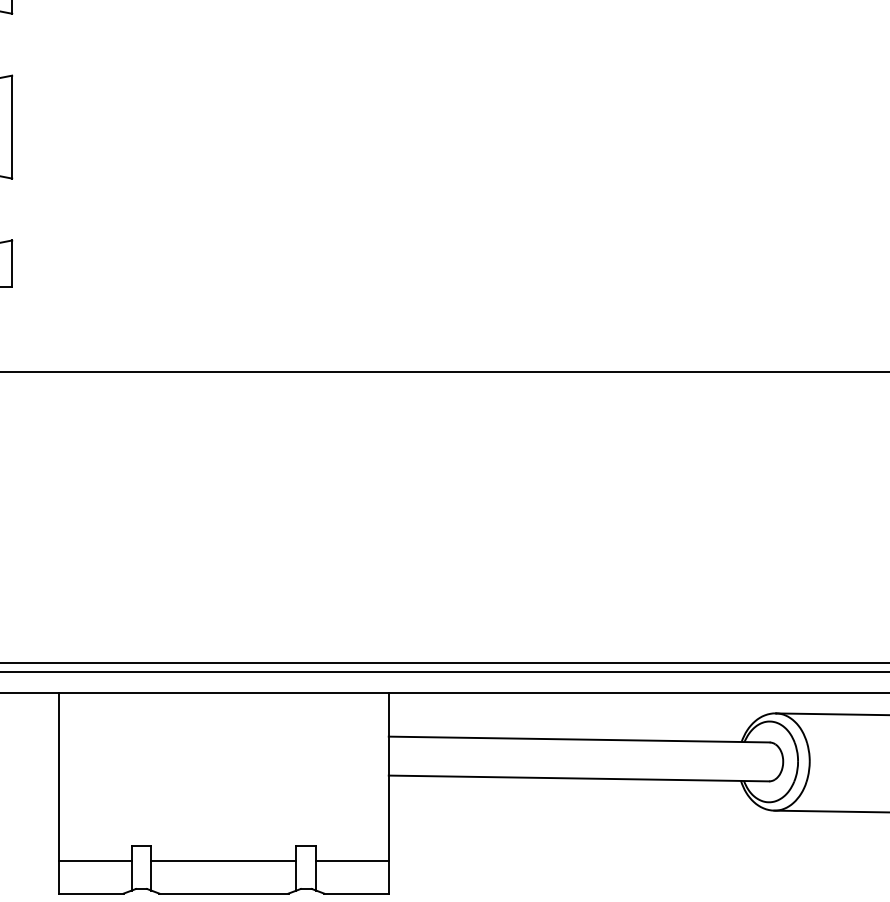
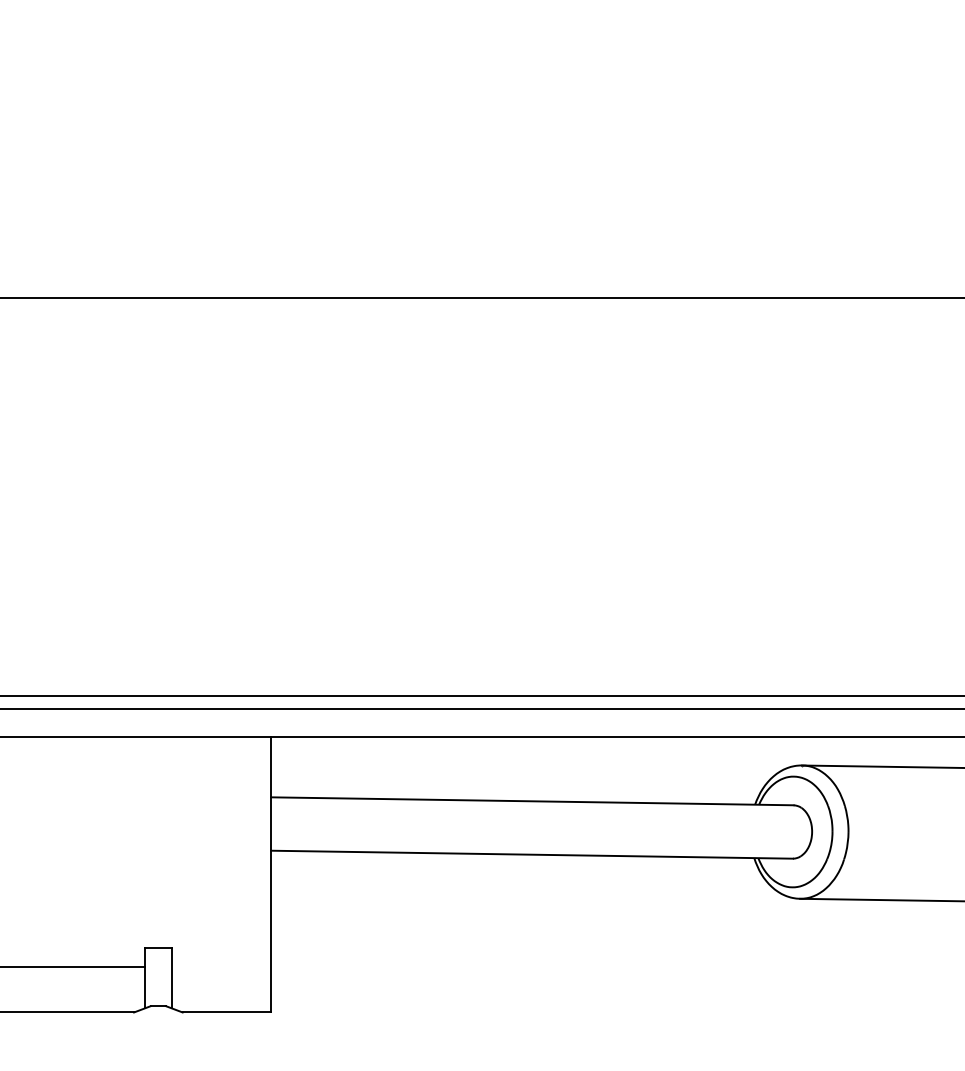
line: (352, 860) -> (221, 967), removed

